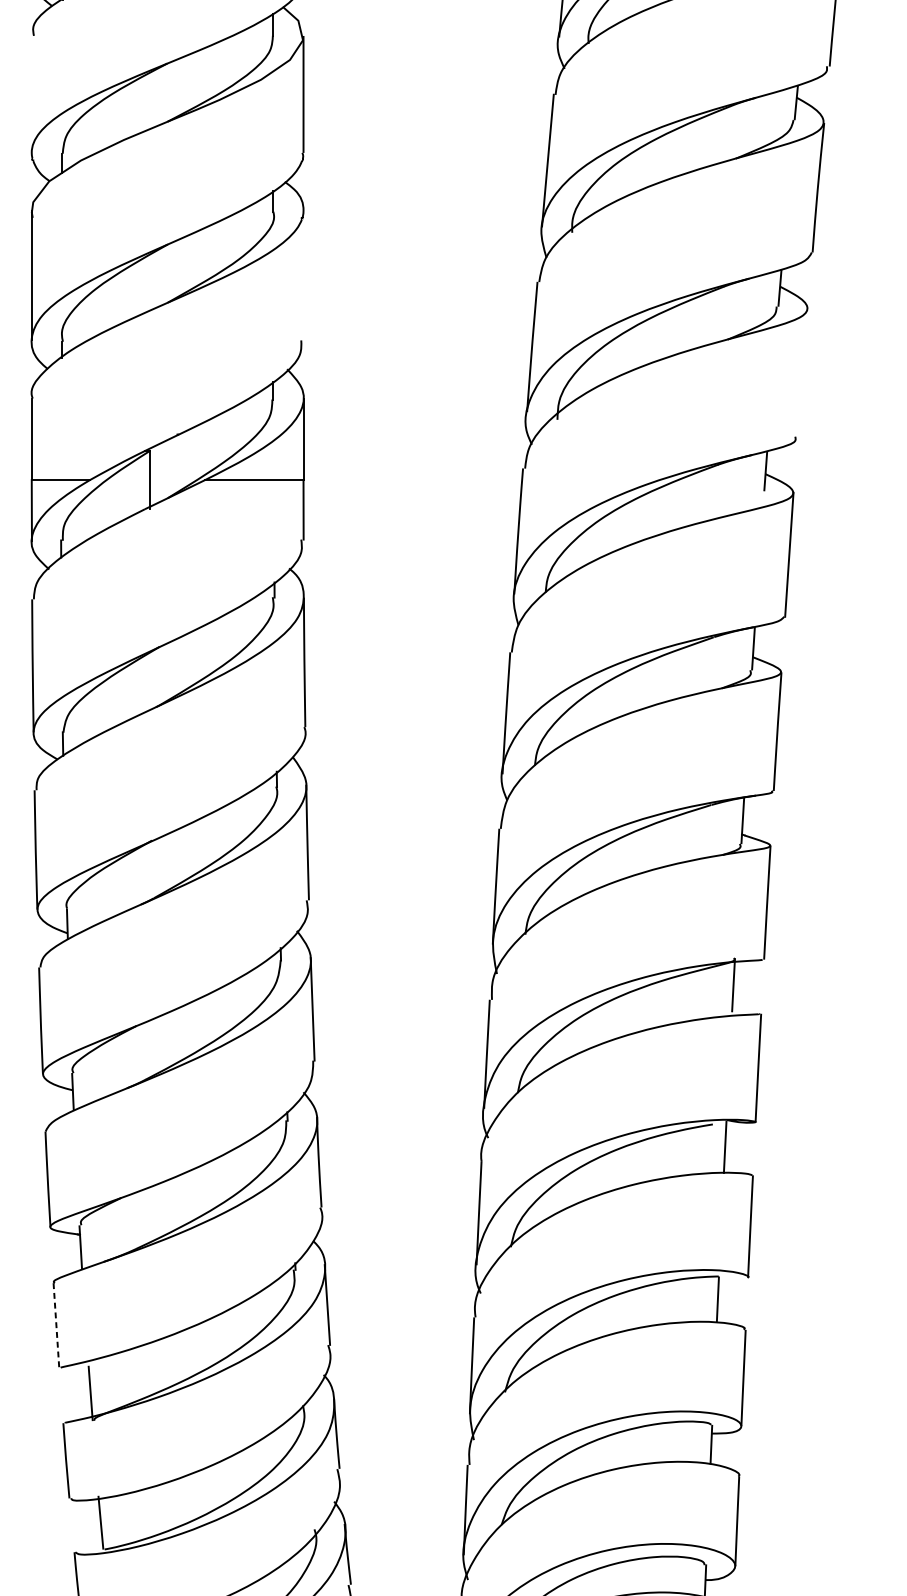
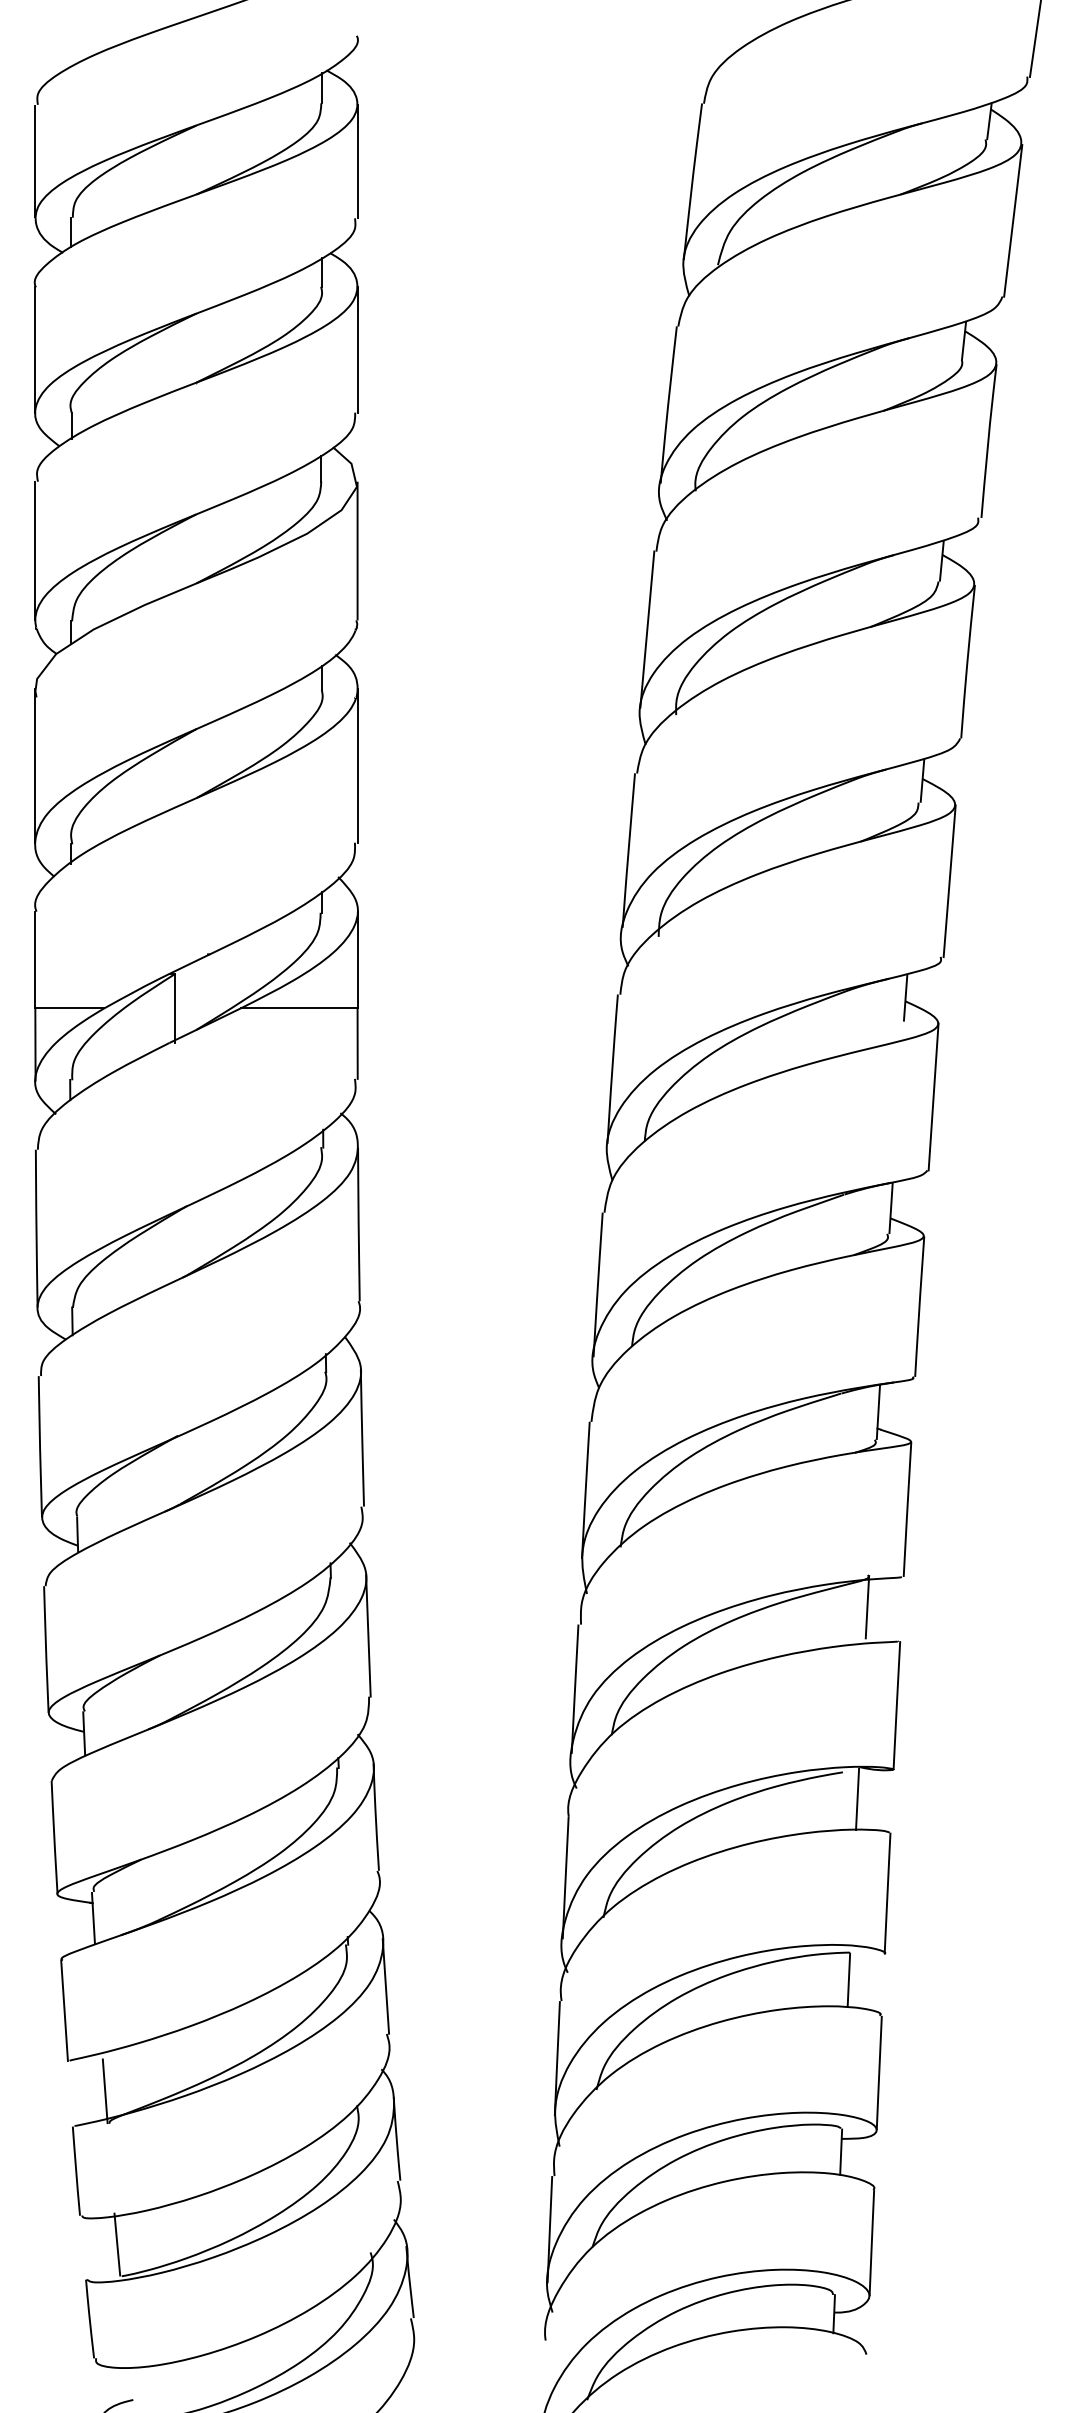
line: (31, 93) -> (35, 550), added
line: (303, 275) -> (357, 765), added
line: (802, 373) -> (949, 881), added
line: (56, 1326) -> (64, 2011), dashed -> solid

